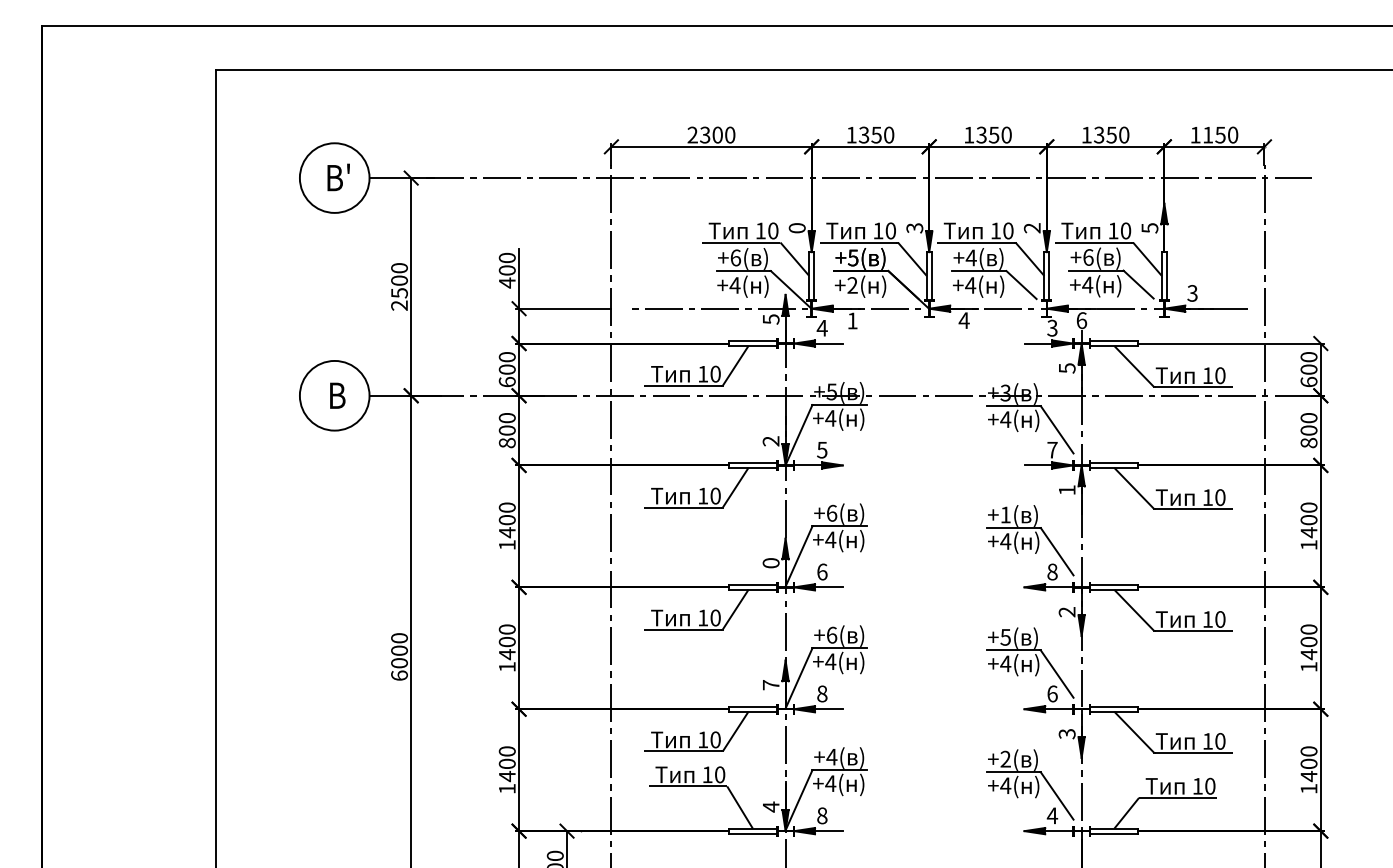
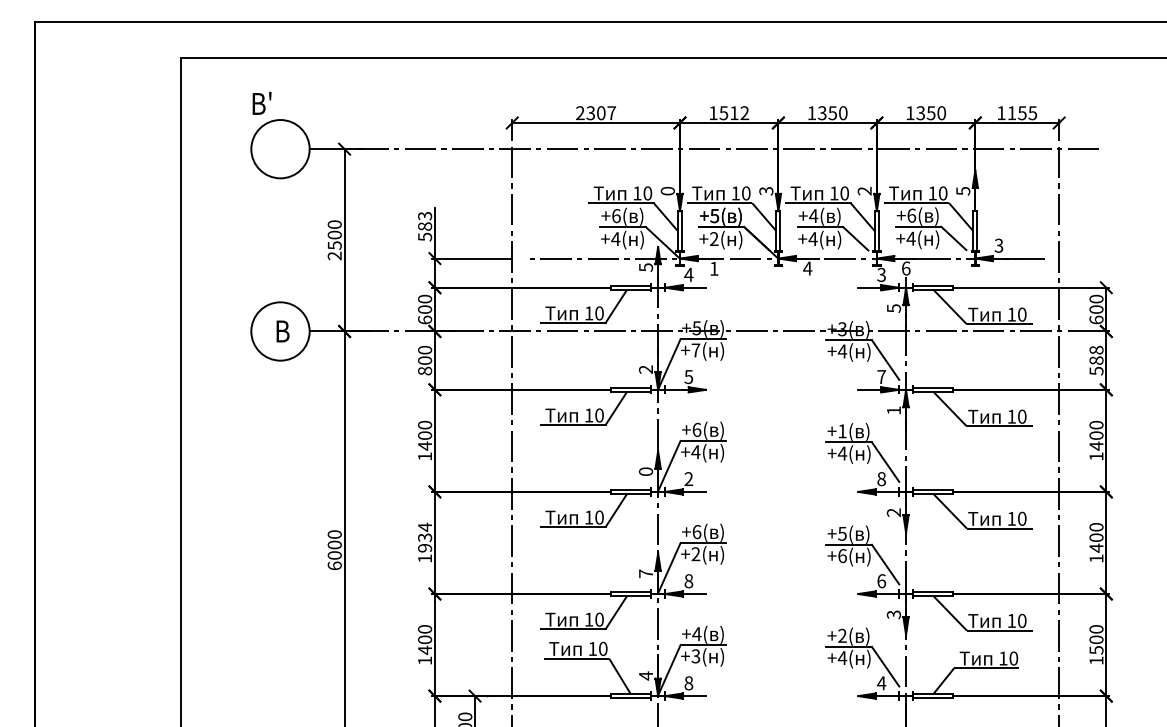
text: (730, 134) -> (611, 112), 2300 -> 2307
text: (876, 134) -> (734, 112), 1350 -> 1512
text: (1232, 134) -> (1032, 112), 1150 -> 1155
text: (338, 177) -> (261, 103), moved
text: (507, 270) -> (425, 226), 400 -> 583
text: (830, 418) -> (695, 350), +4( -> +7(
text: (1308, 430) -> (1096, 360), 800 -> 588
text: (822, 571) -> (689, 478), 6 -> 2
text: (506, 642) -> (424, 538), 1400 -> 1934
text: (830, 661) -> (695, 554), +4( -> +2(
text: (1005, 663) -> (842, 555), +4( -> +6(
text: (1308, 776) -> (1096, 650), 1400 -> 1500
text: (830, 783) -> (695, 656), +4( -> +3(

